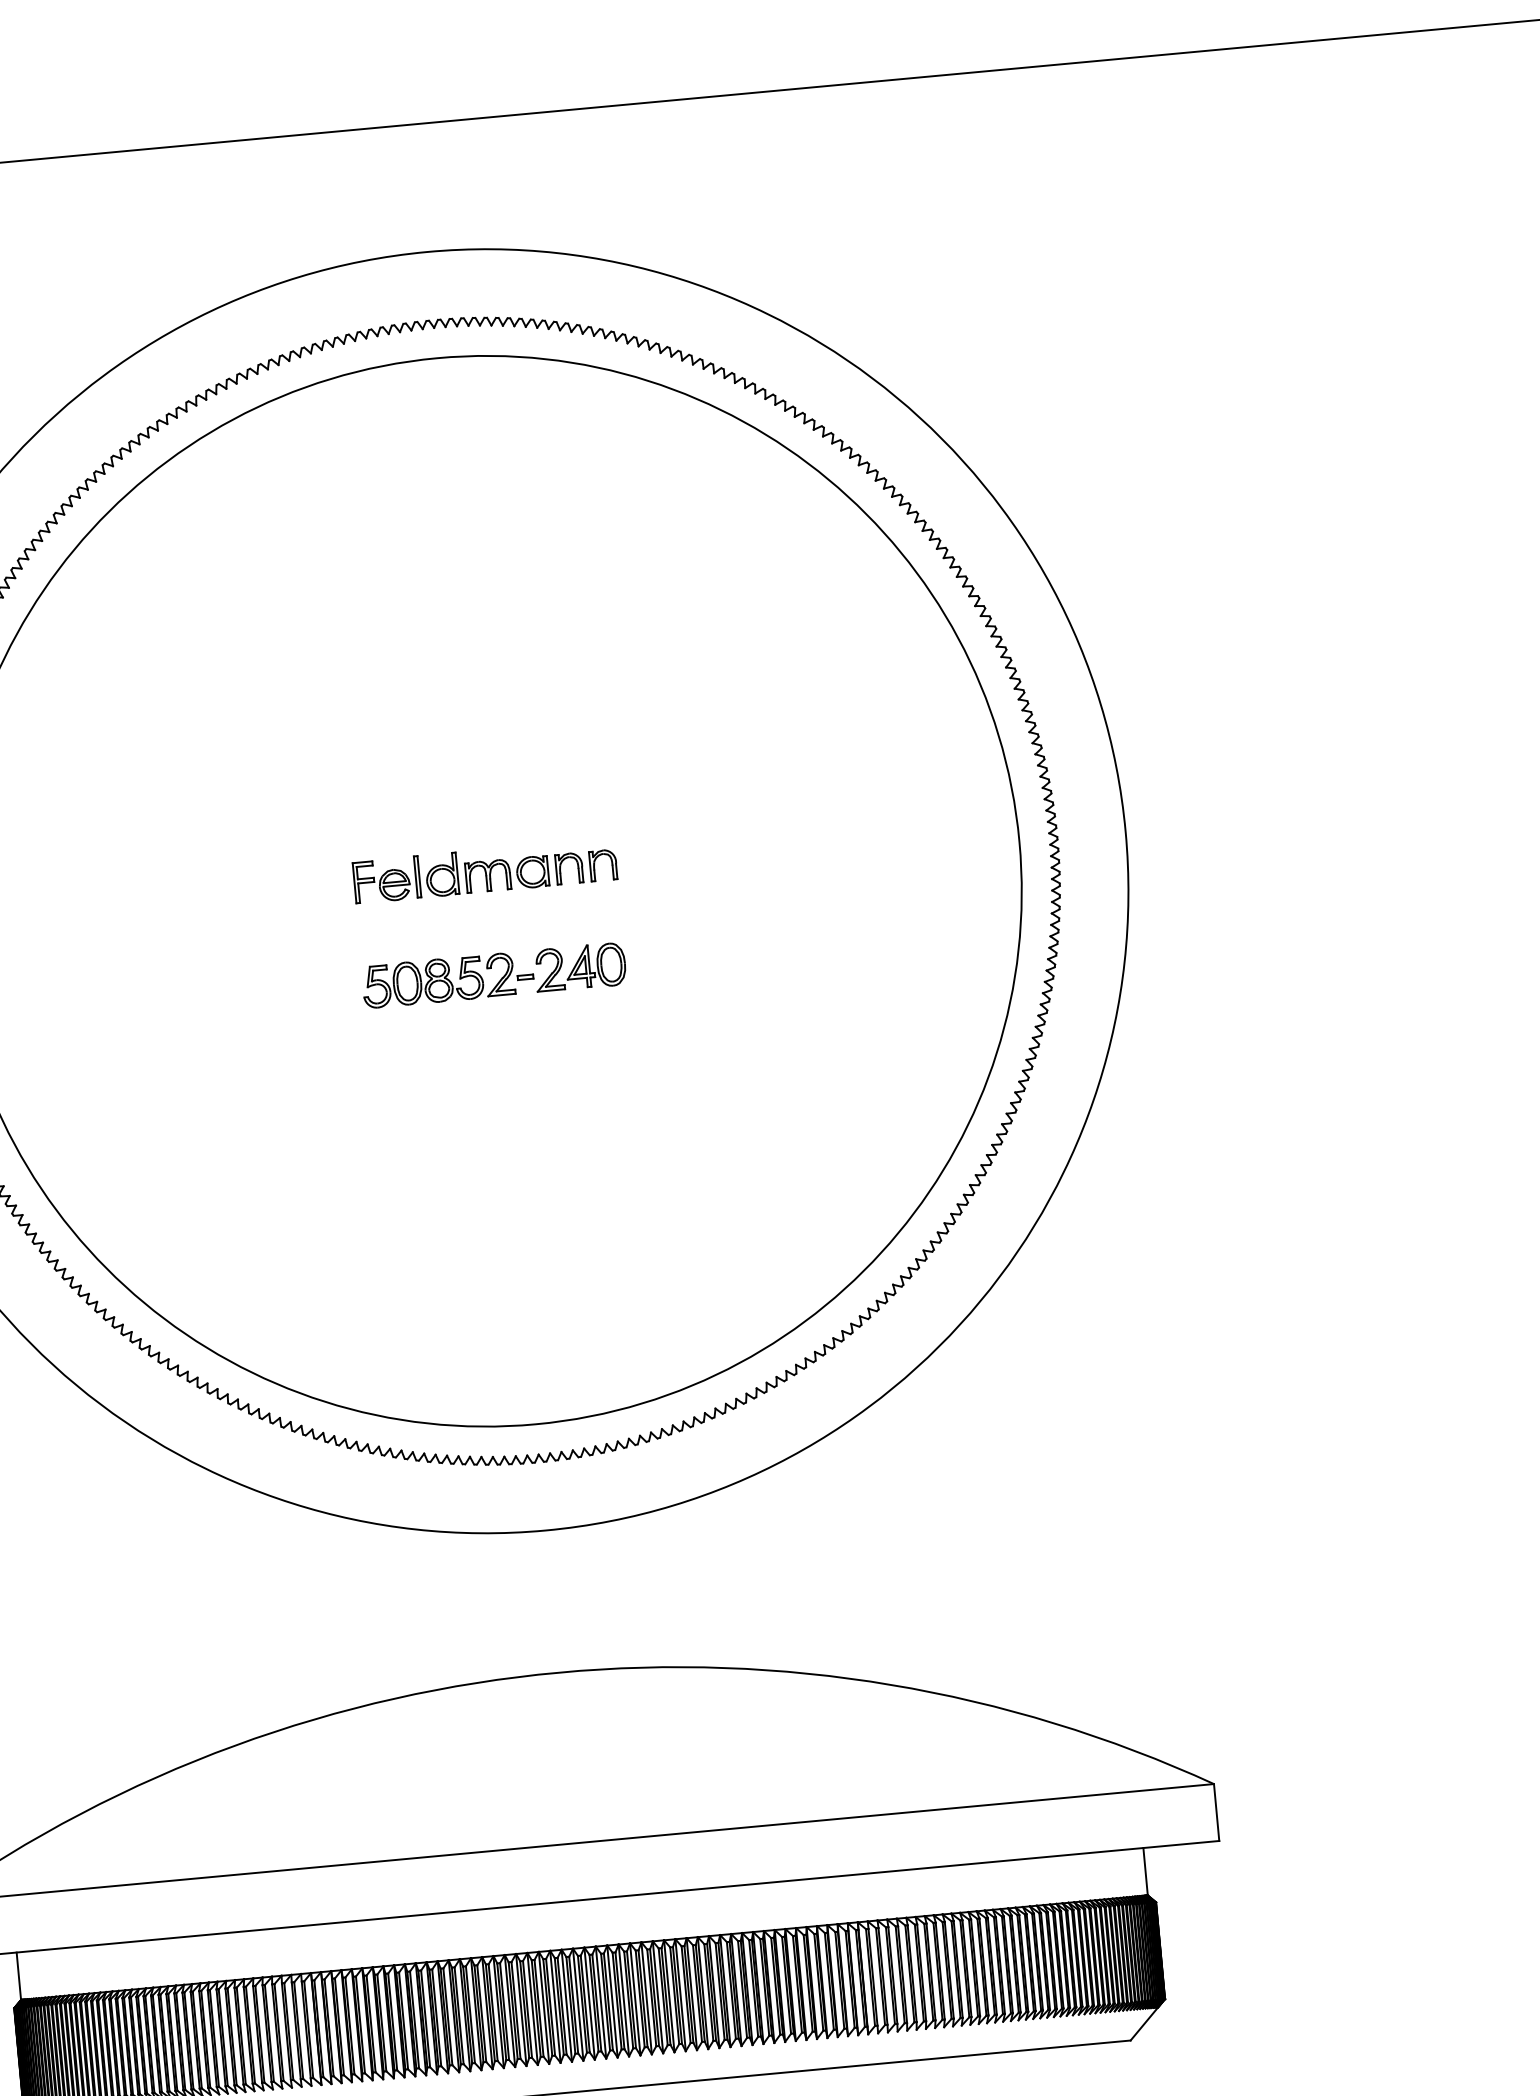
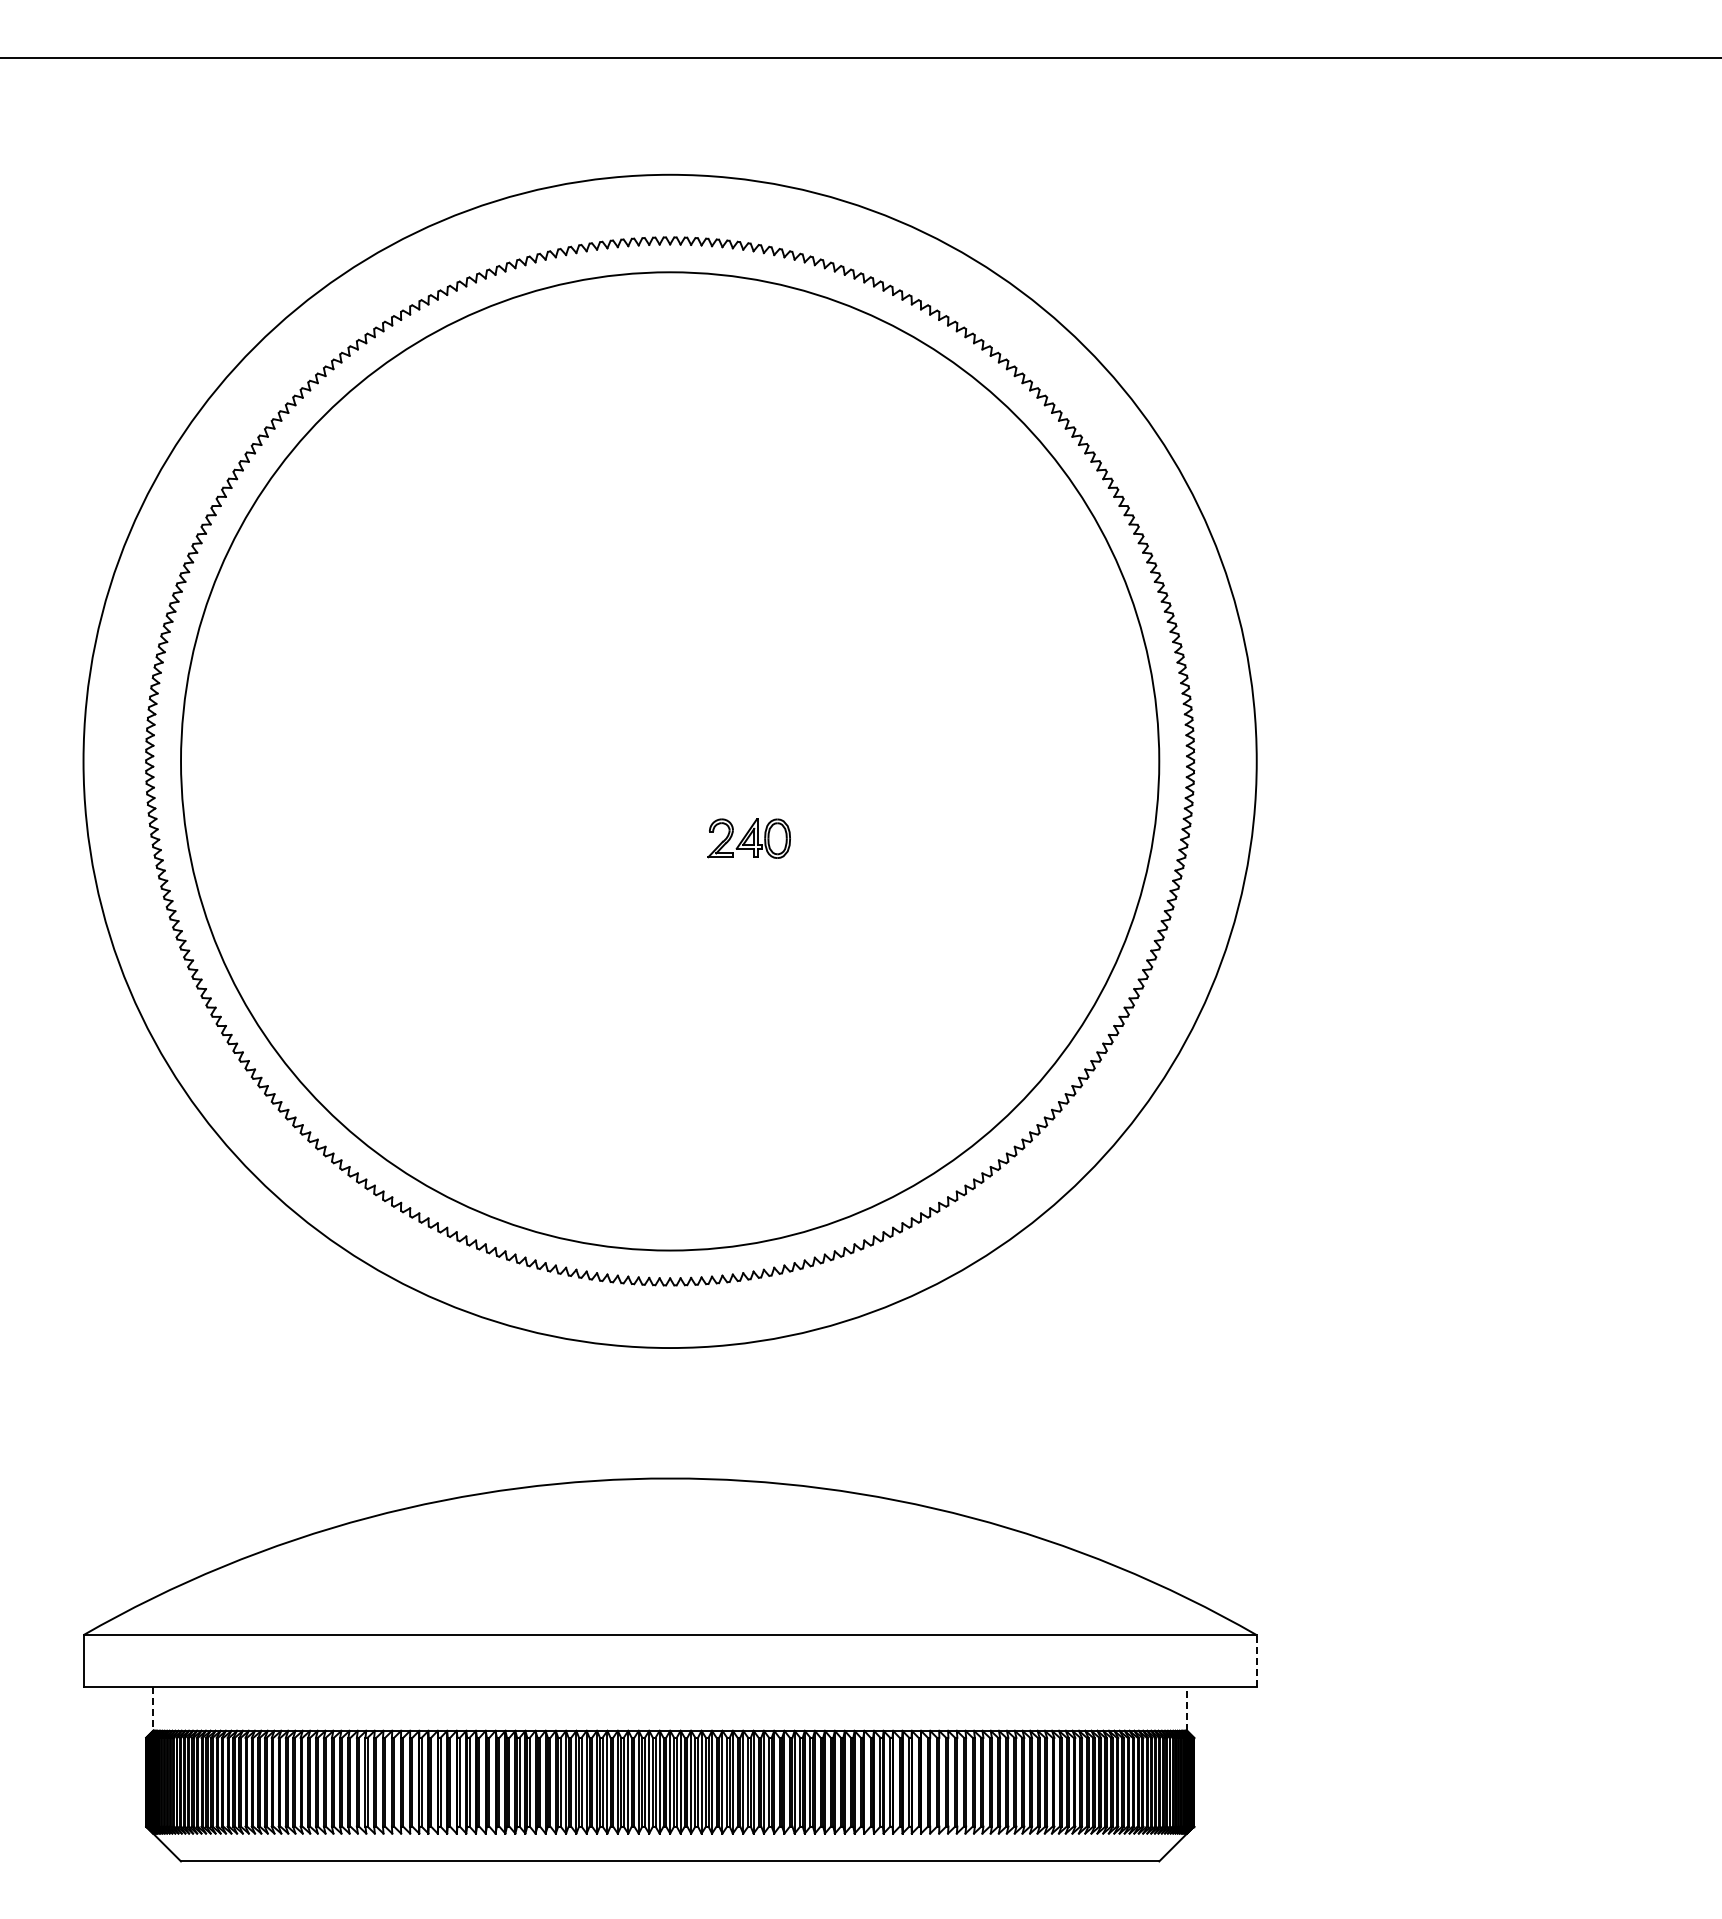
part: (484, 870) -> (670, 742), removed
part: (447, 979) -> (627, 838), removed
line: (1216, 1811) -> (1256, 1660), solid -> dashed
line: (1146, 1872) -> (1187, 1709), solid -> dashed
line: (19, 1976) -> (153, 1709), solid -> dashed

